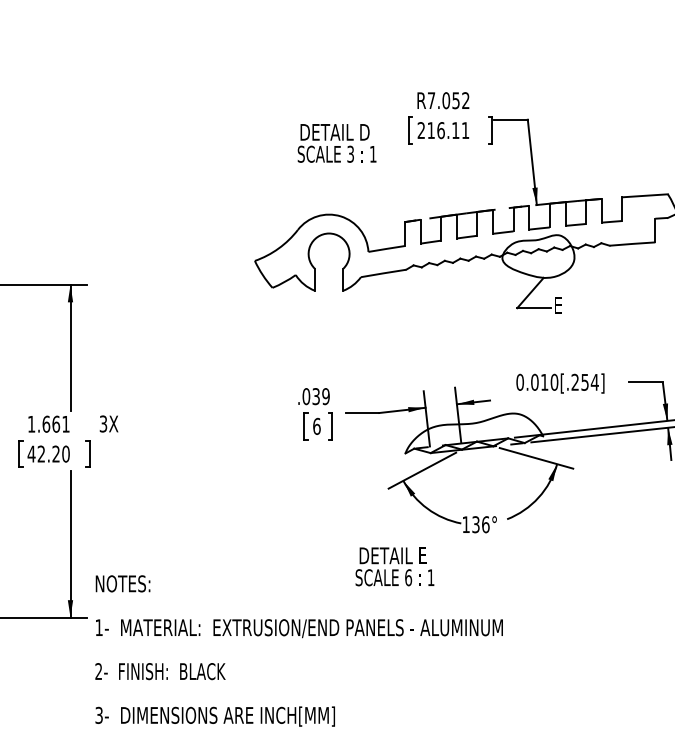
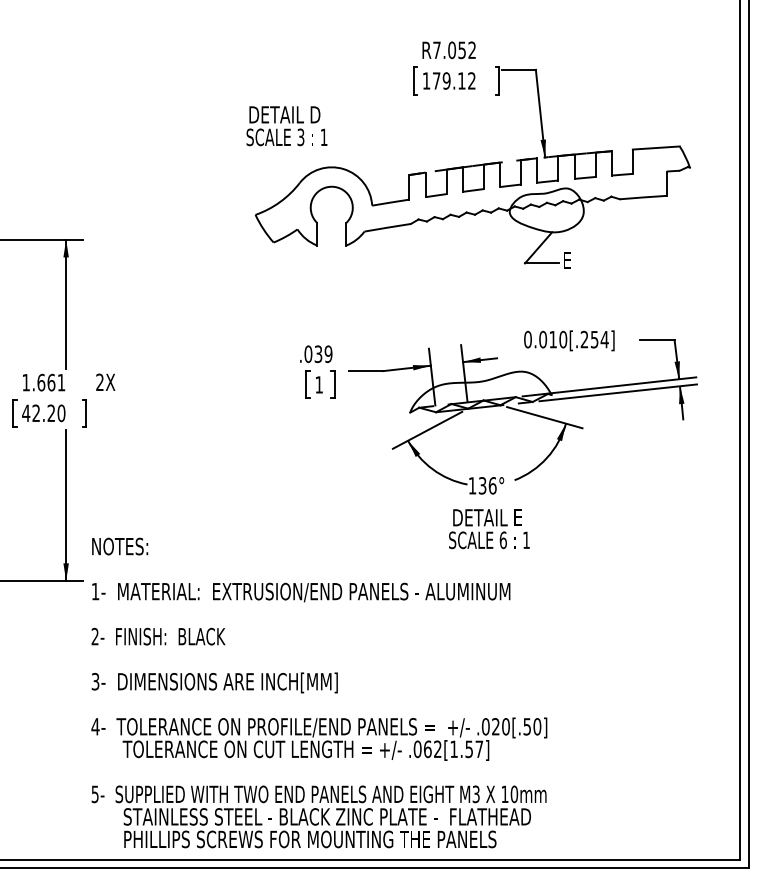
text: (442, 130) -> (448, 80), 216.11 -> 179.12
text: (336, 143) -> (286, 126), moved
text: (102, 424) -> (99, 382), 3X -> 2X
text: (317, 426) -> (319, 384), 6 -> 1
text: (395, 567) -> (489, 529), moved

